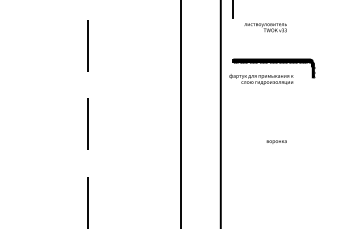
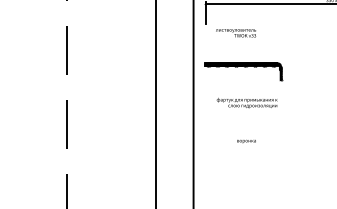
text: (261, 79) -> (247, 103), moved

